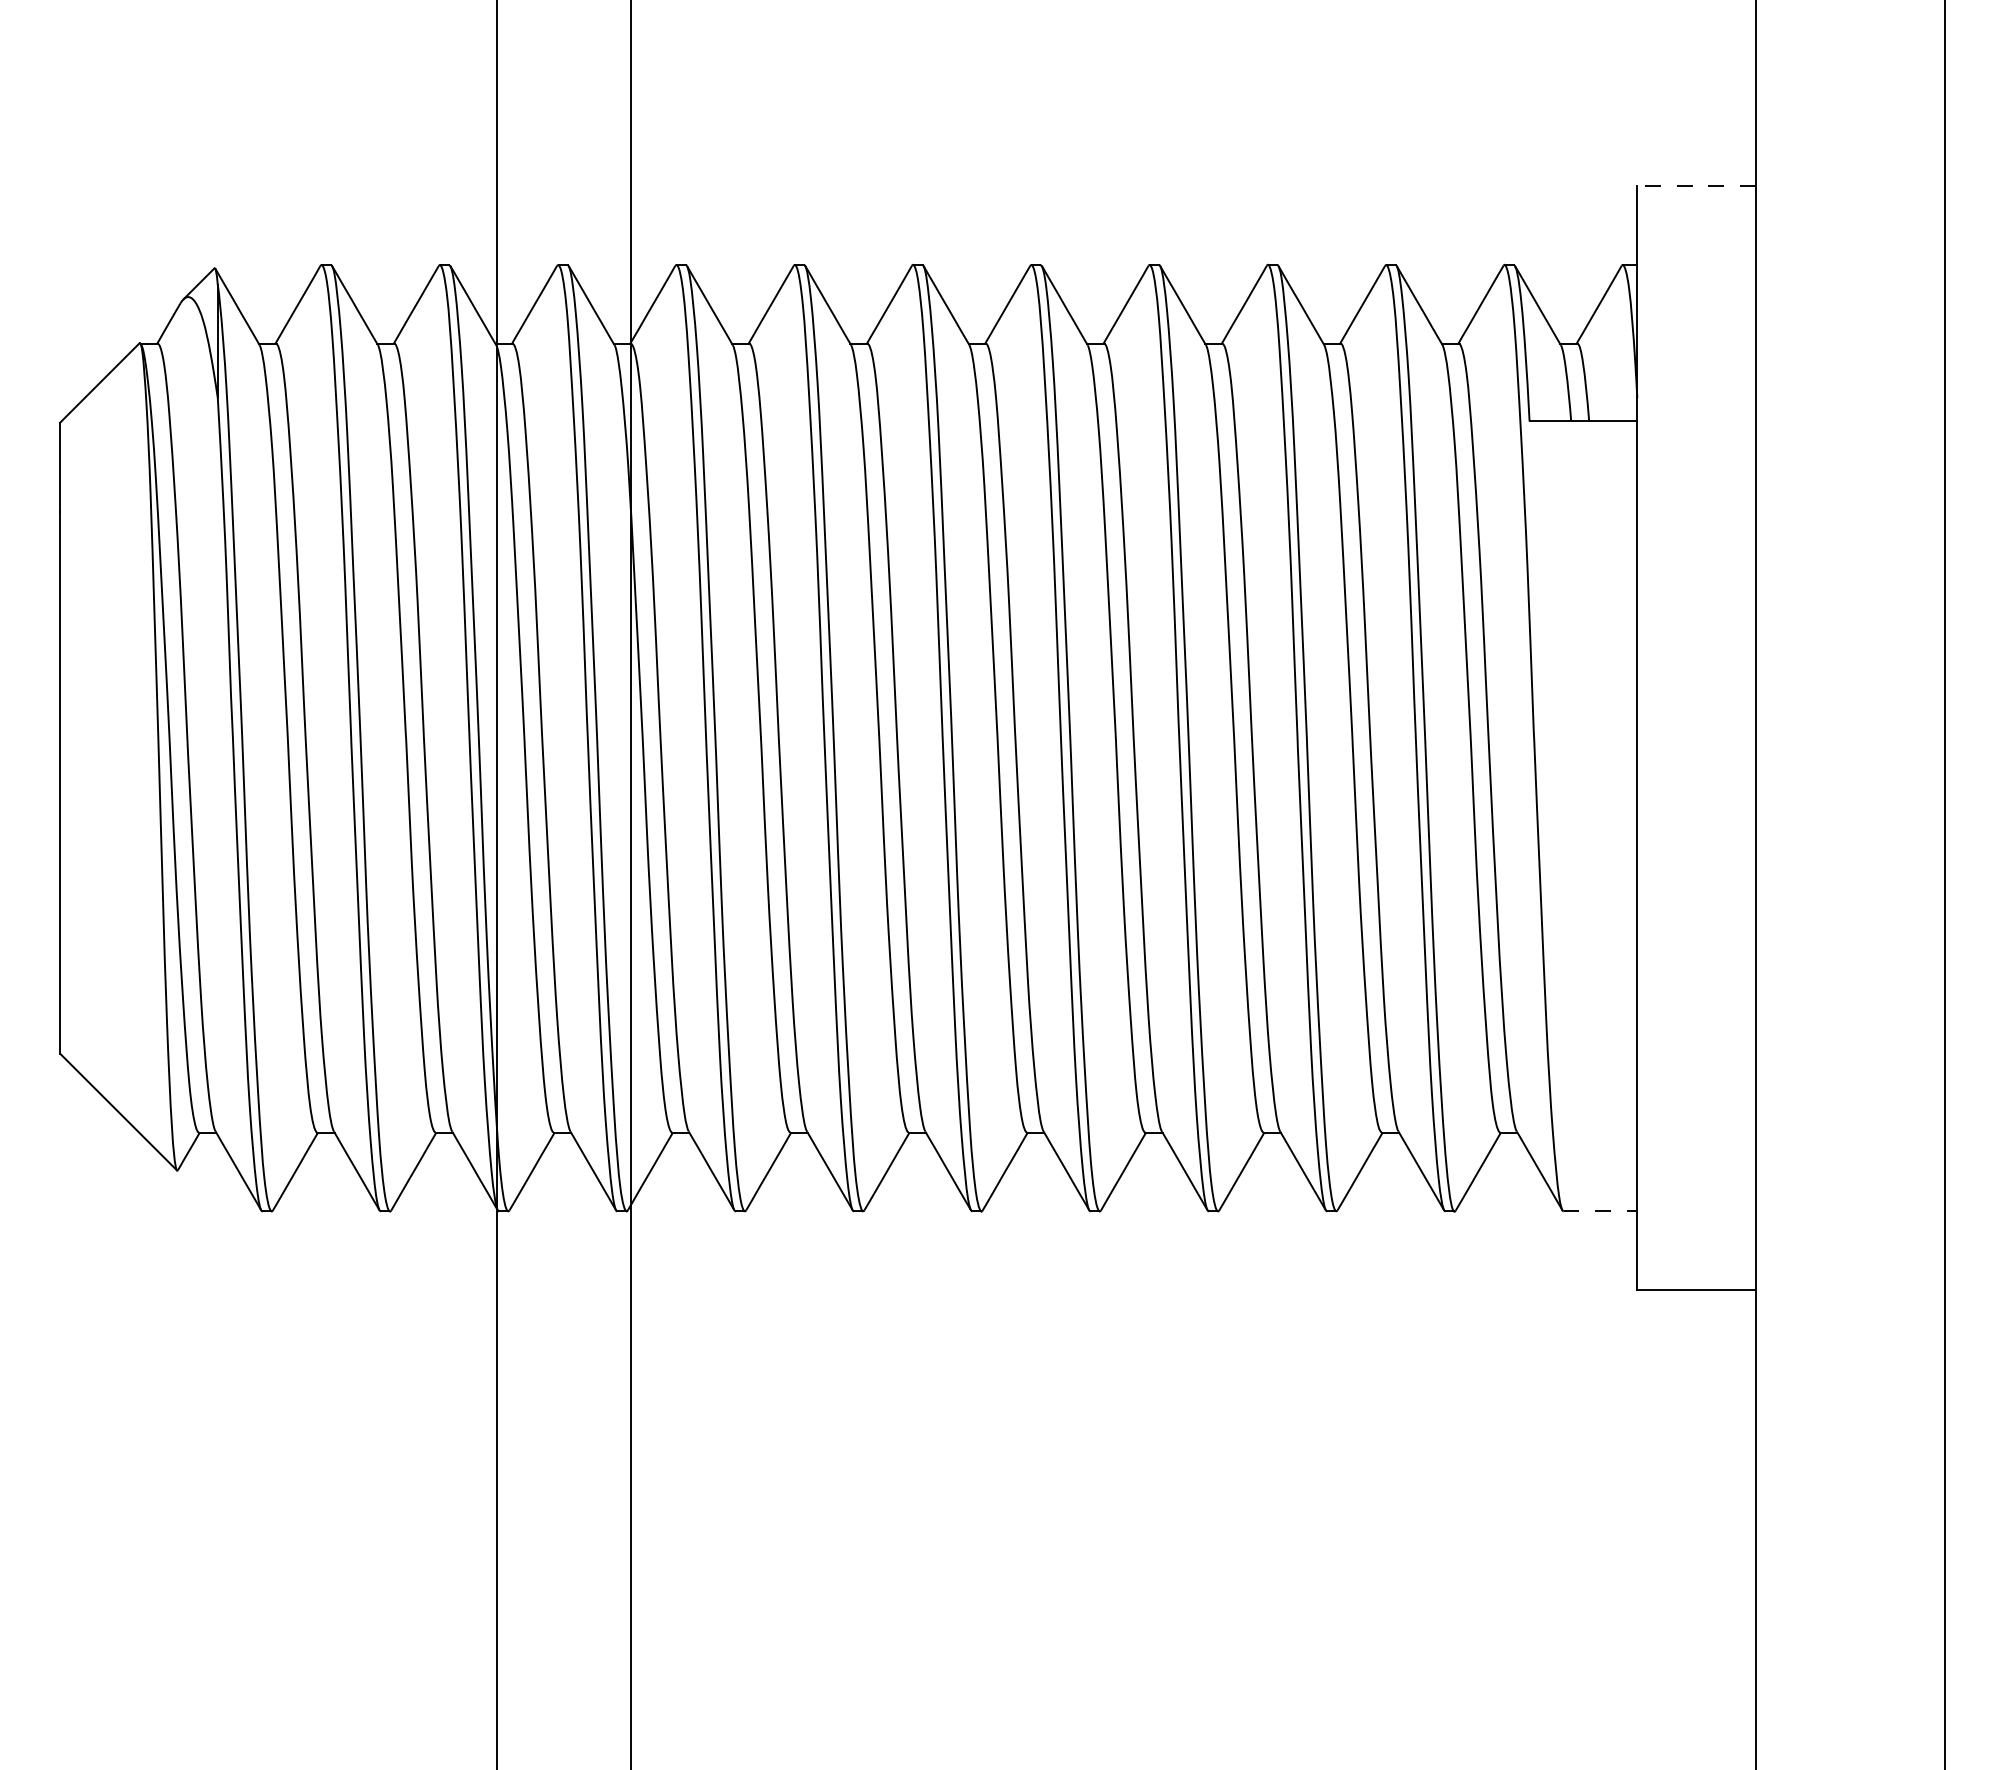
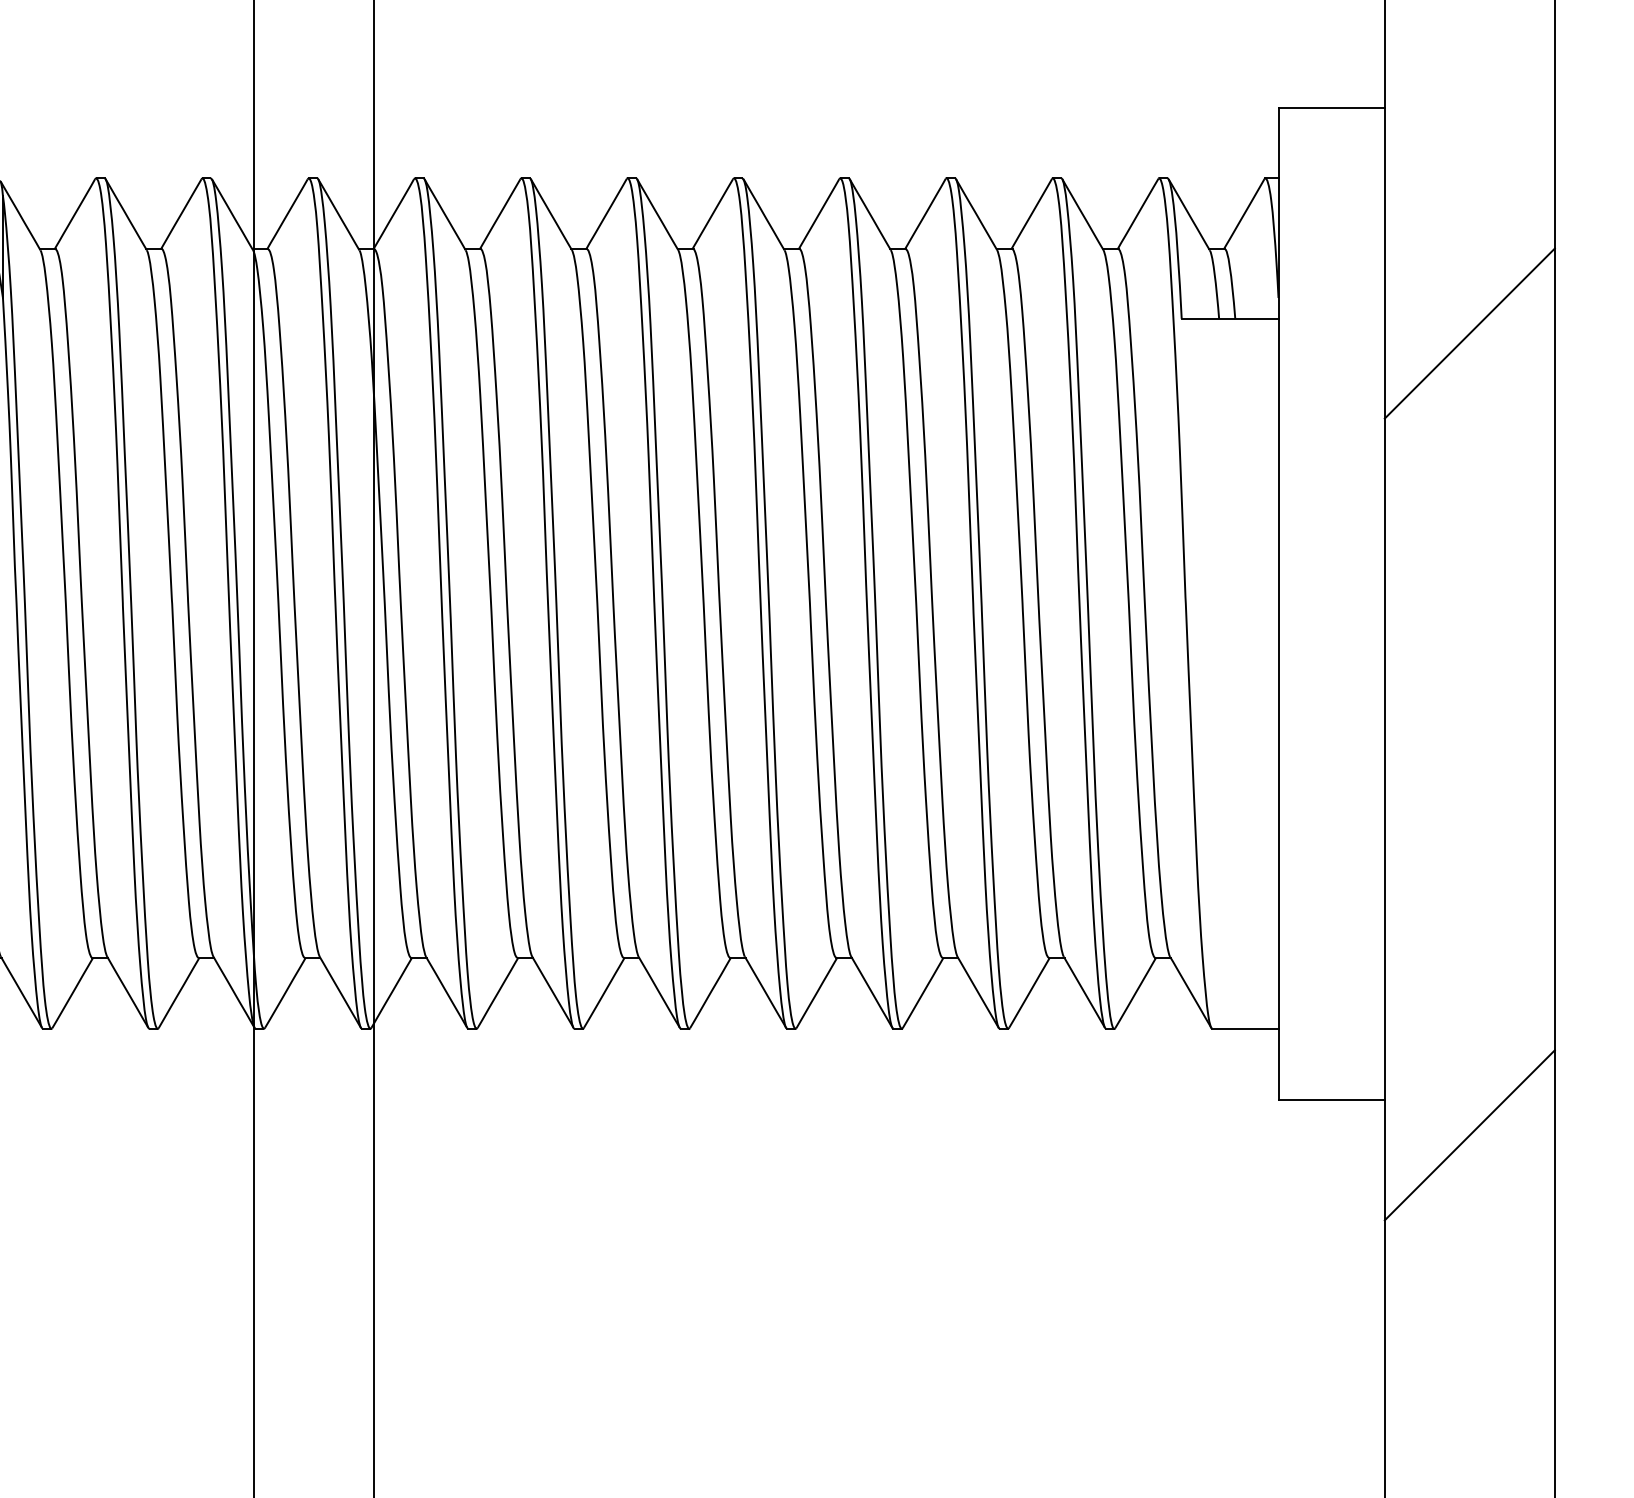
line: (1695, 186) -> (1330, 107), dashed -> solid
line: (1849, 437) -> (1469, 333), added
line: (1600, 1211) -> (1245, 1028), dashed -> solid
line: (1849, 1329) -> (1469, 1134), added

